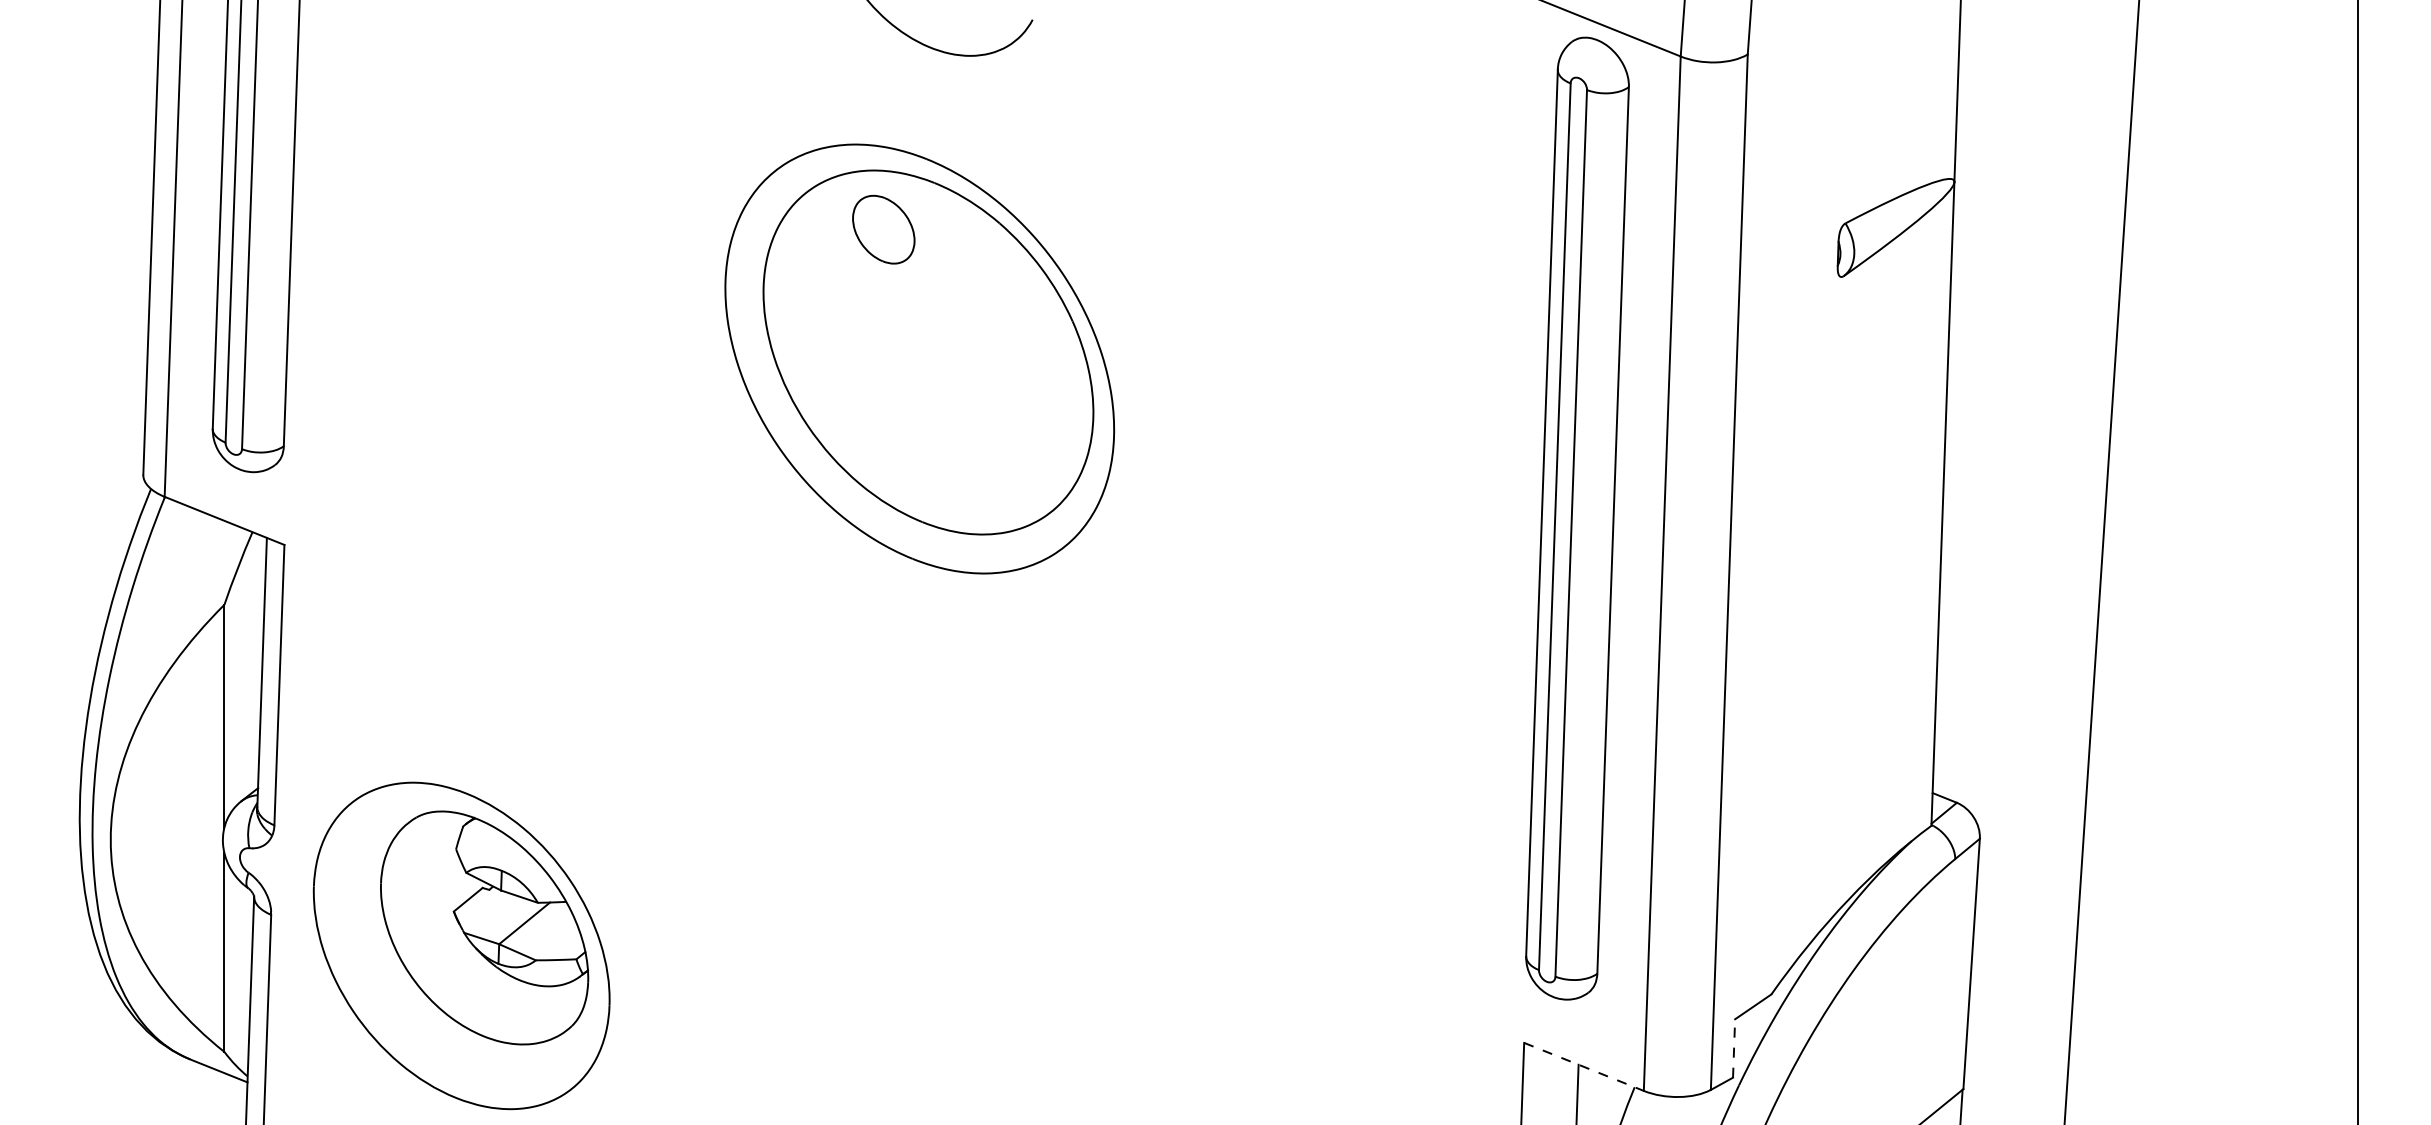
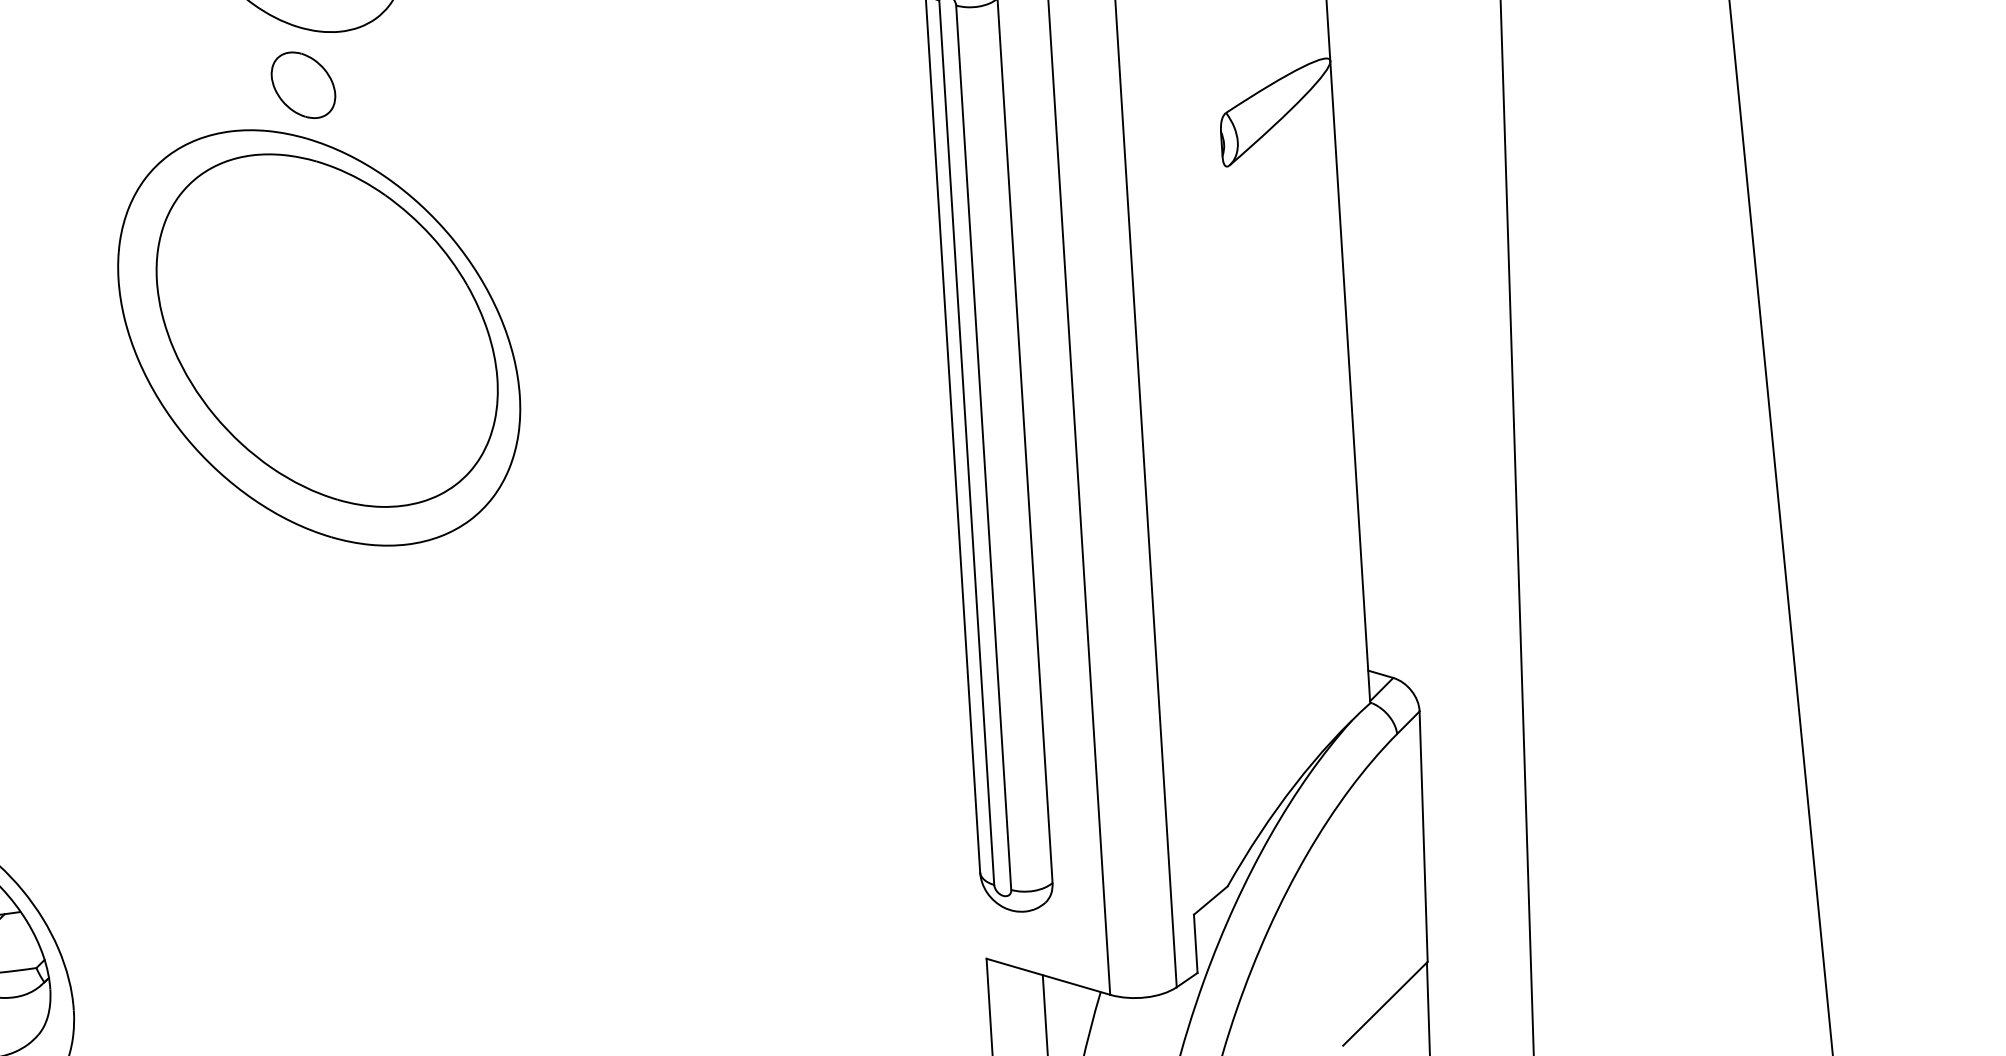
part: (883, 229) -> (303, 85), moved
line: (1734, 1047) -> (1196, 942), dashed -> solid
line: (1584, 1067) -> (1048, 977), dashed -> solid

